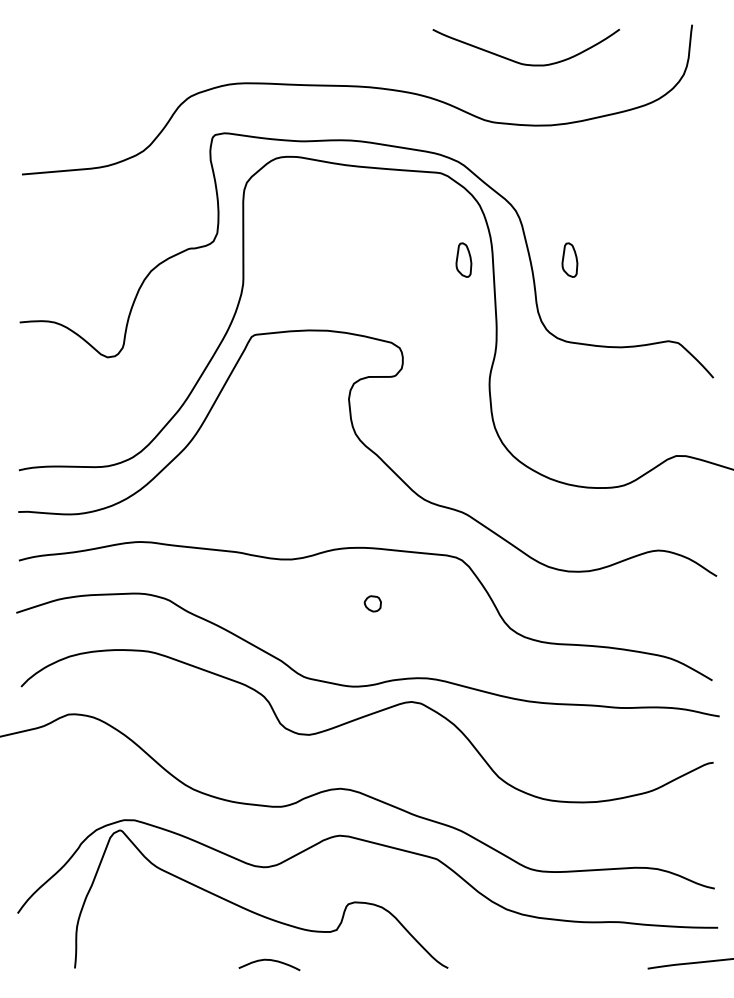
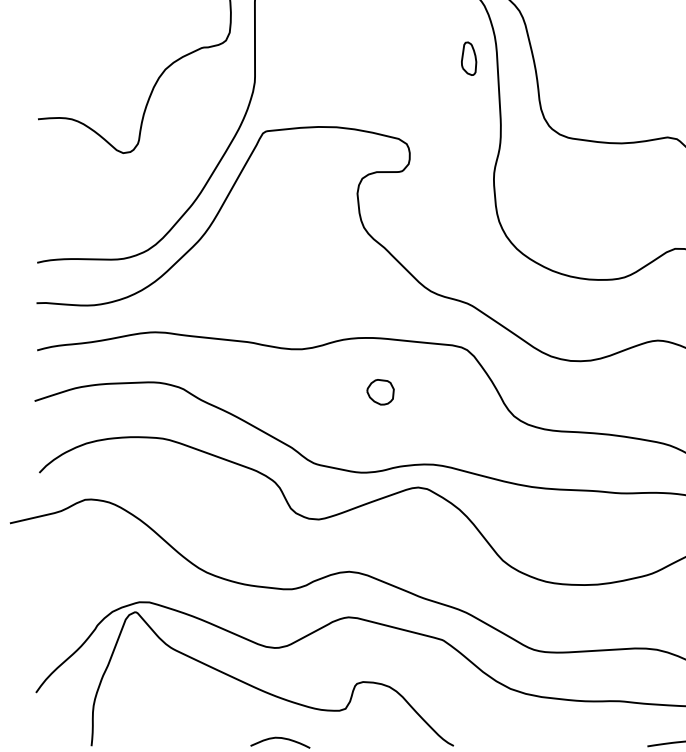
part: (569, 259) -> (571, 58), removed
part: (372, 603) -> (380, 391), size x1.67

